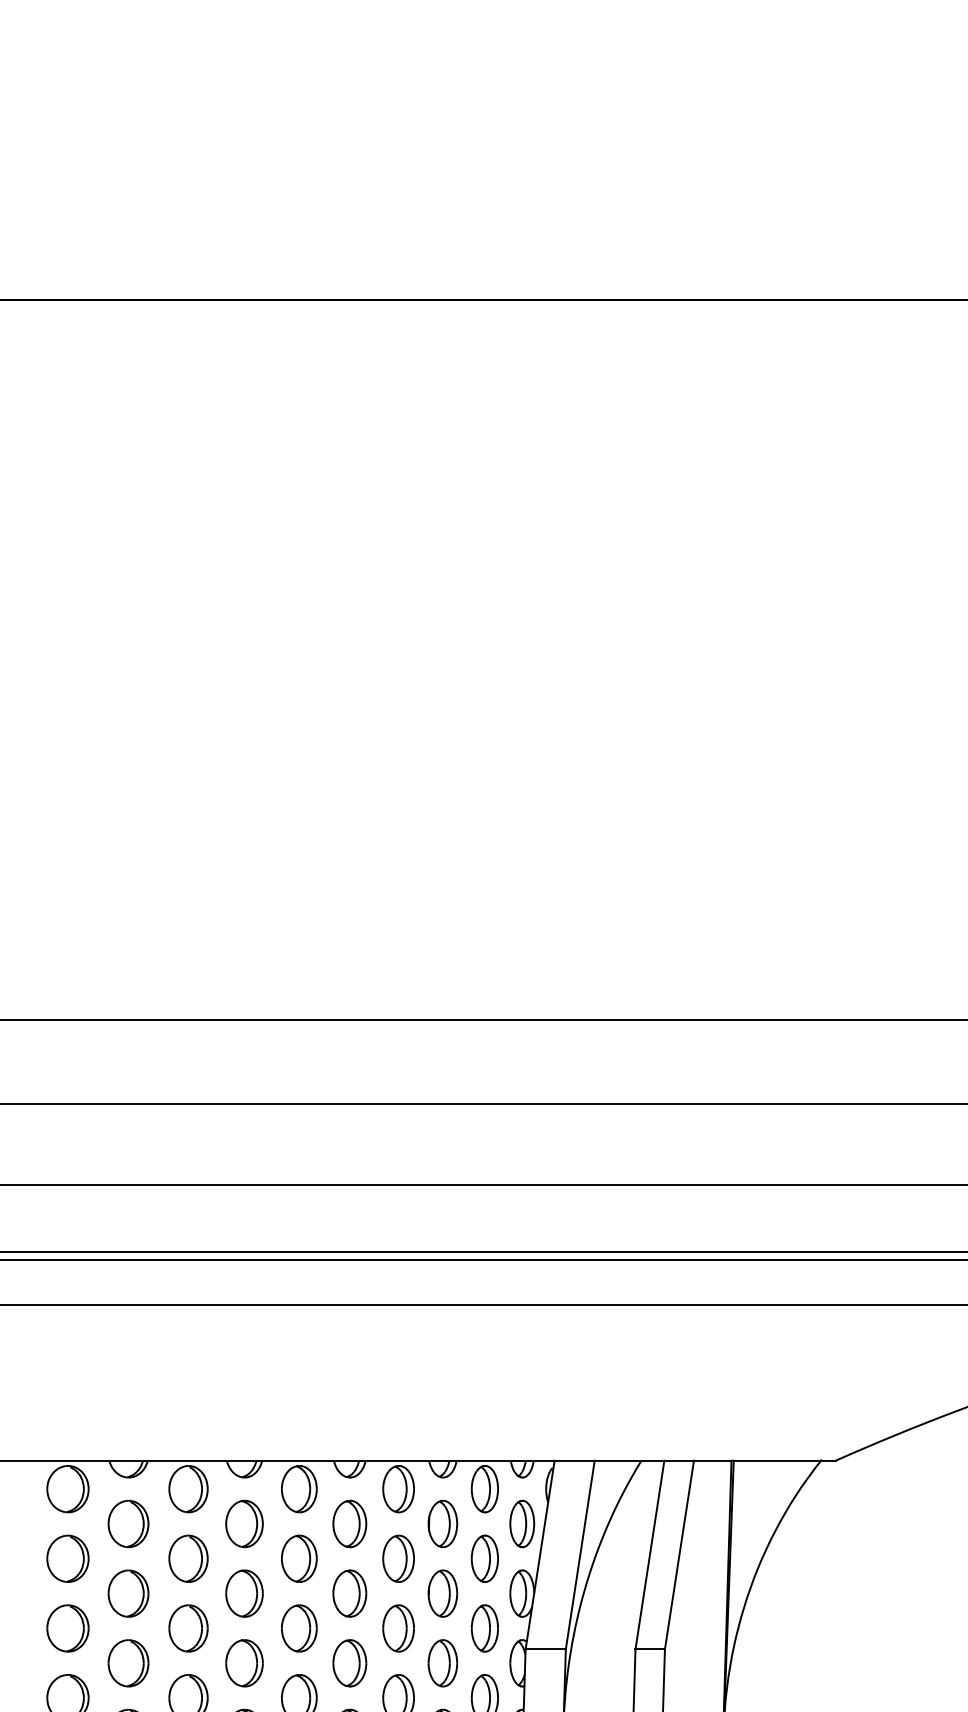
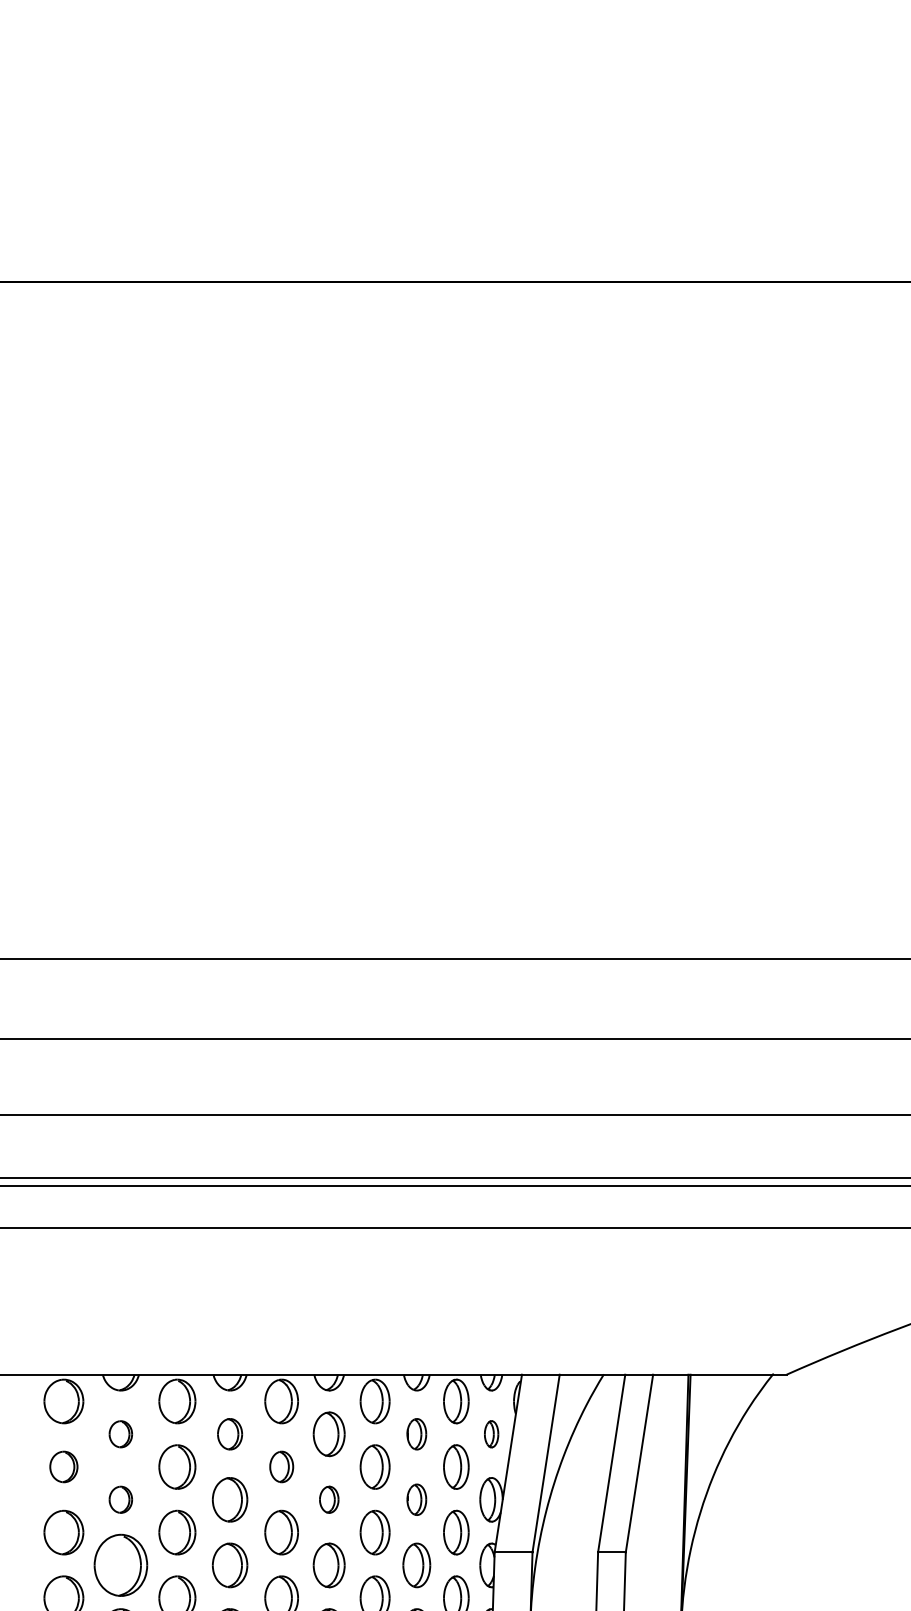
part: (128, 1523) -> (120, 1433), size x0.6
part: (244, 1523) -> (230, 1433), size x0.7
part: (442, 1523) -> (416, 1433), size x0.7
part: (522, 1523) -> (491, 1433), size x0.6
part: (67, 1558) -> (63, 1466), size x0.7
part: (299, 1558) -> (281, 1466), size x0.7
part: (128, 1593) -> (120, 1499), size x0.6
part: (349, 1593) -> (328, 1499), size x0.6
part: (442, 1593) -> (416, 1499), size x0.7
part: (128, 1663) -> (120, 1565), size x1.4

